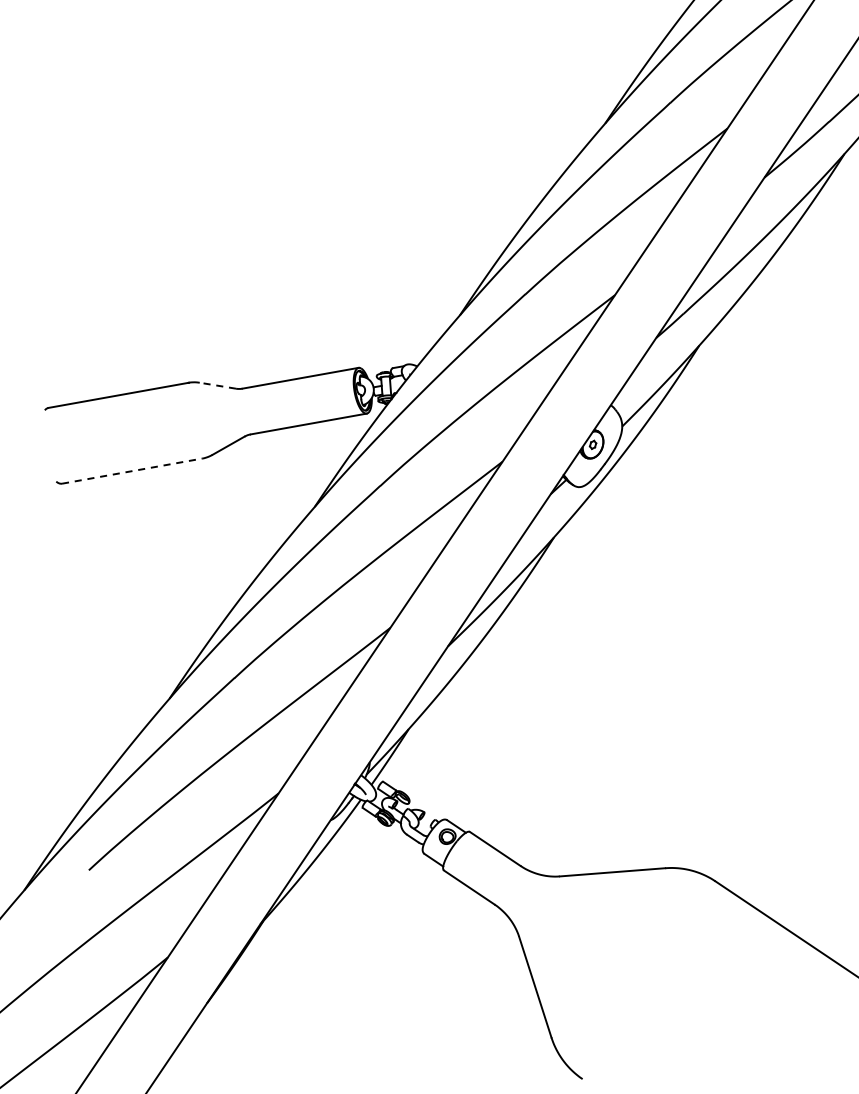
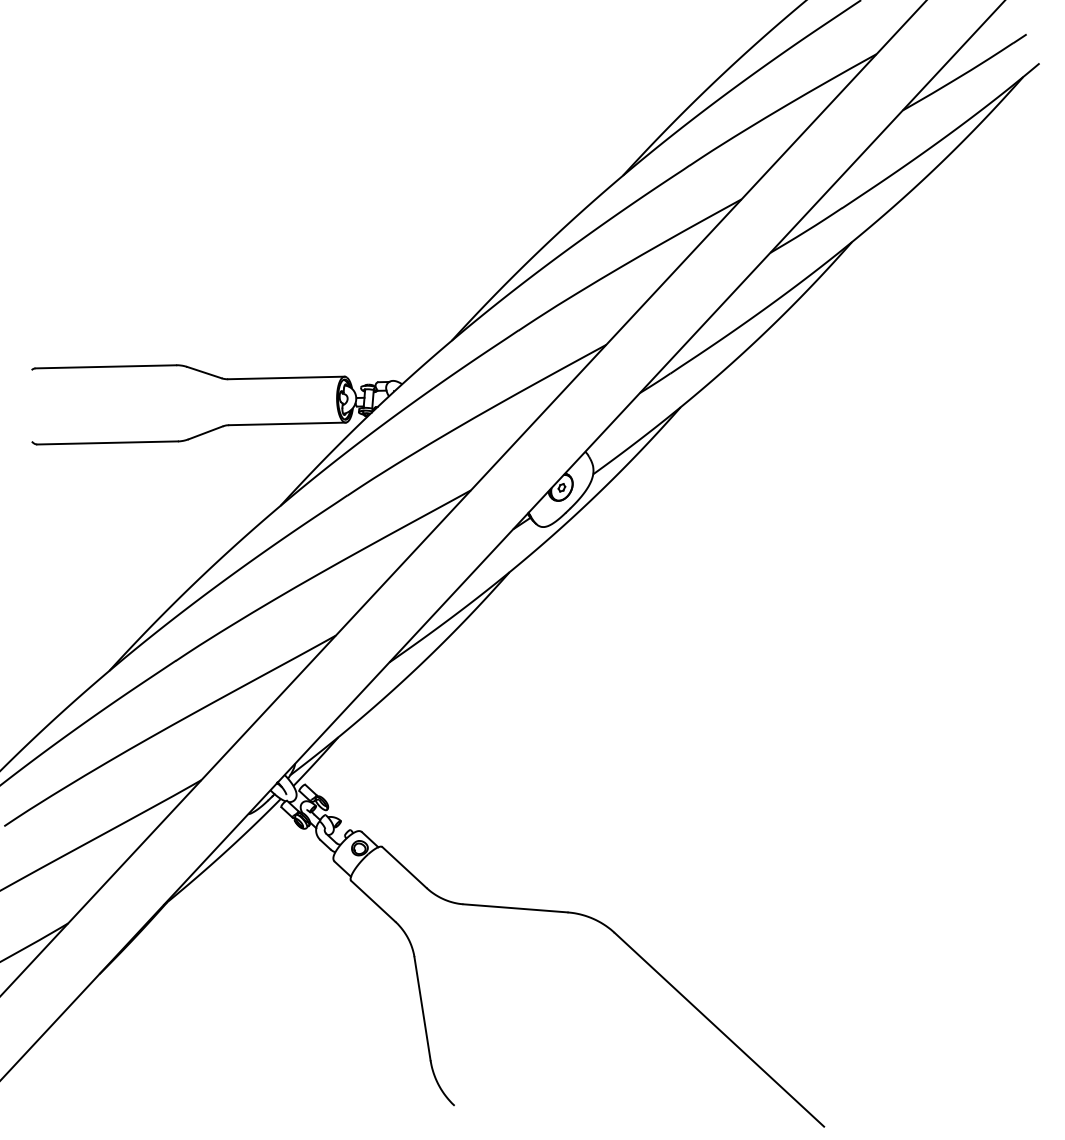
line: (216, 385) -> (203, 372), dashed -> solid
line: (132, 470) -> (108, 442), dashed -> solid

